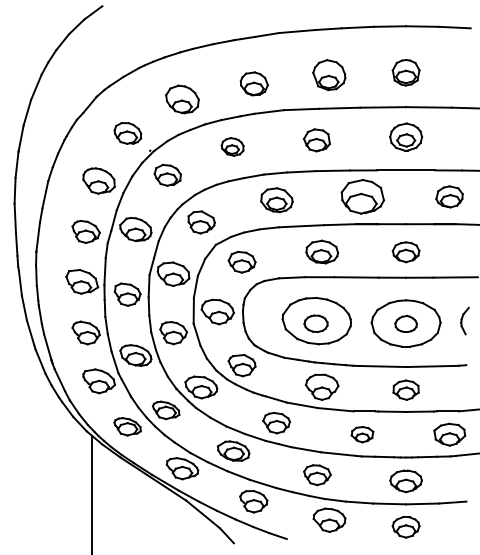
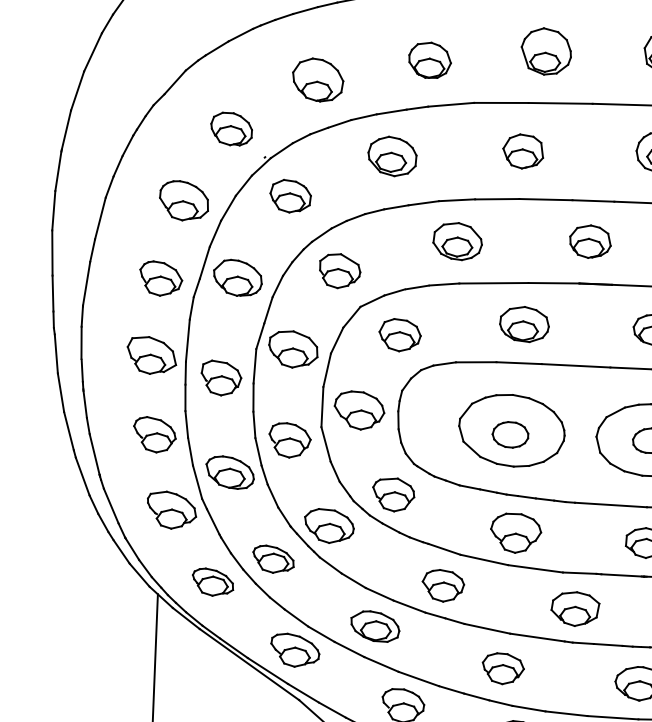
part: (232, 146) -> (392, 155), size x1.43
part: (362, 196) -> (590, 241), size x0.62
part: (362, 434) -> (575, 608), size x1.43

